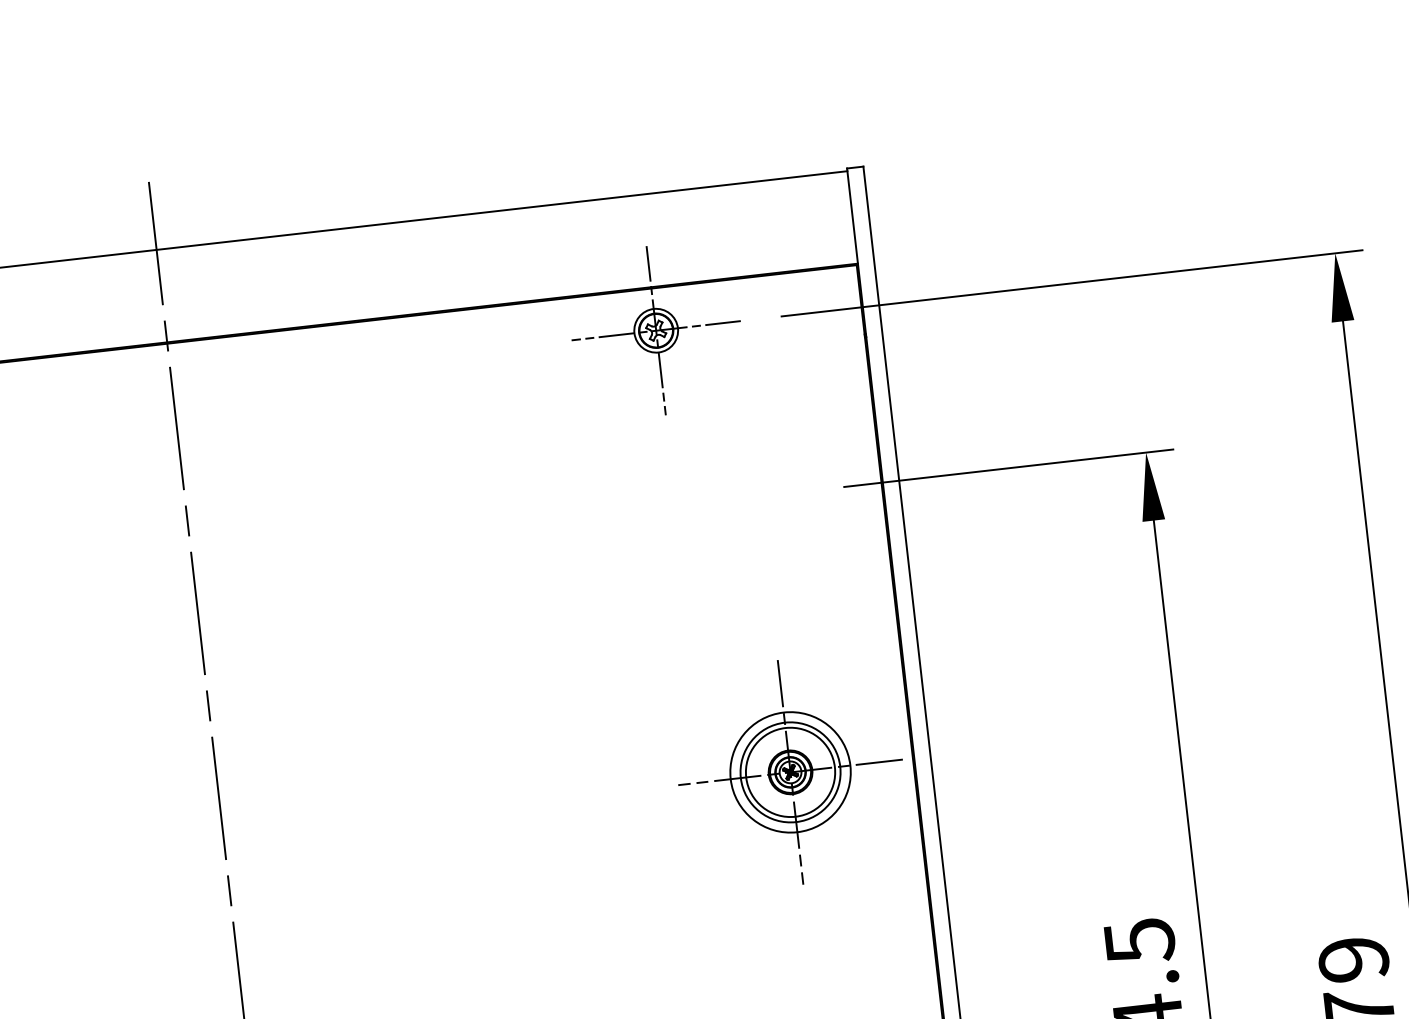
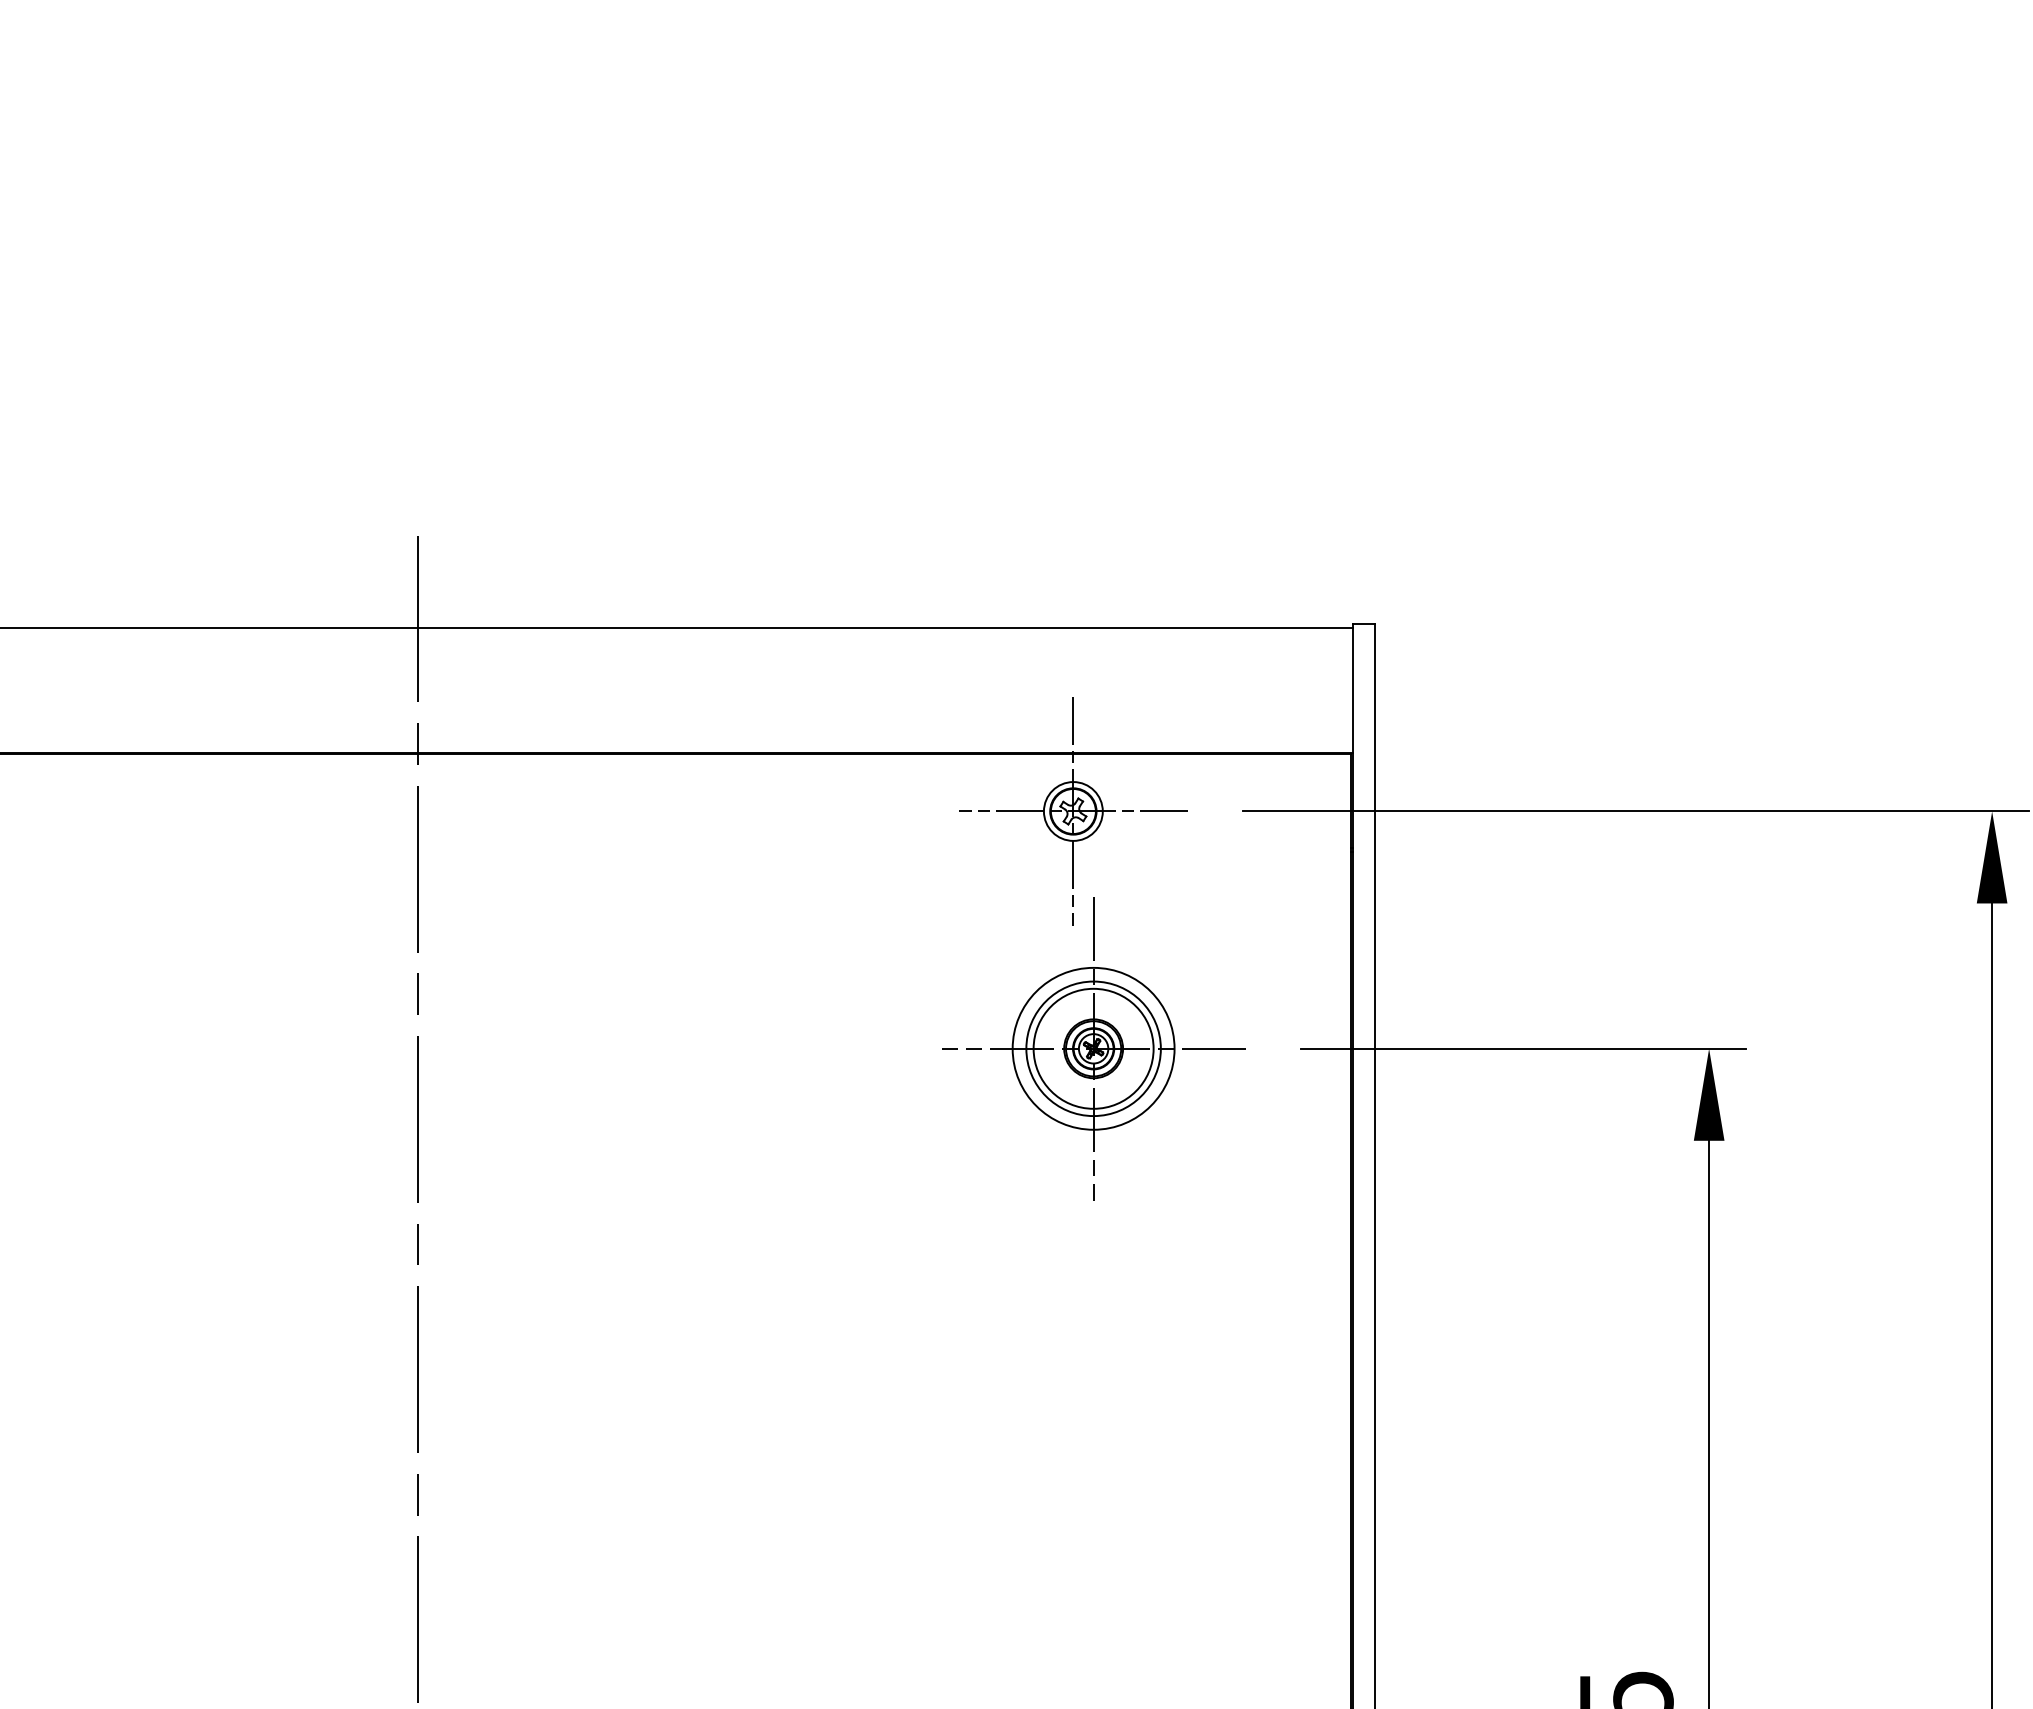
part: (790, 772) -> (1093, 1048), moved

